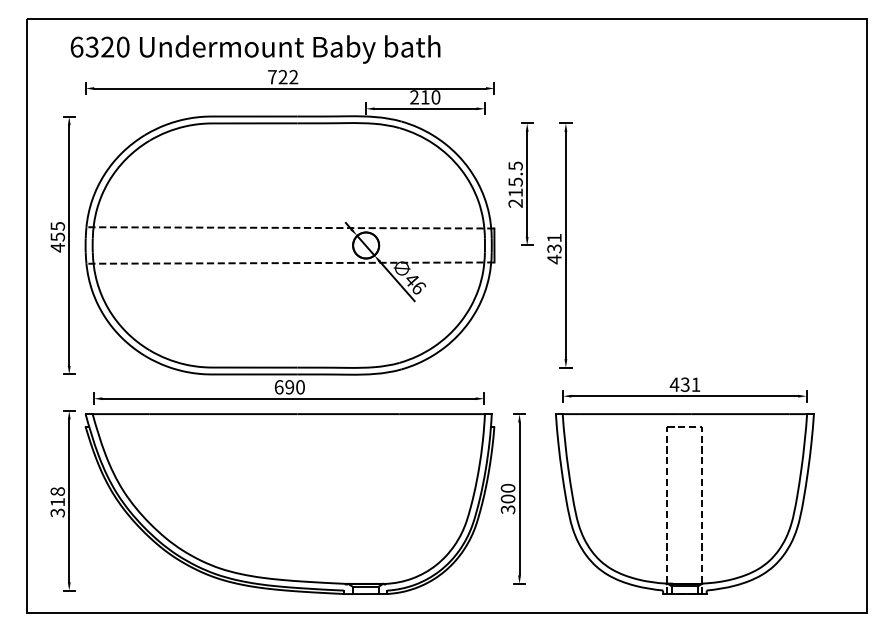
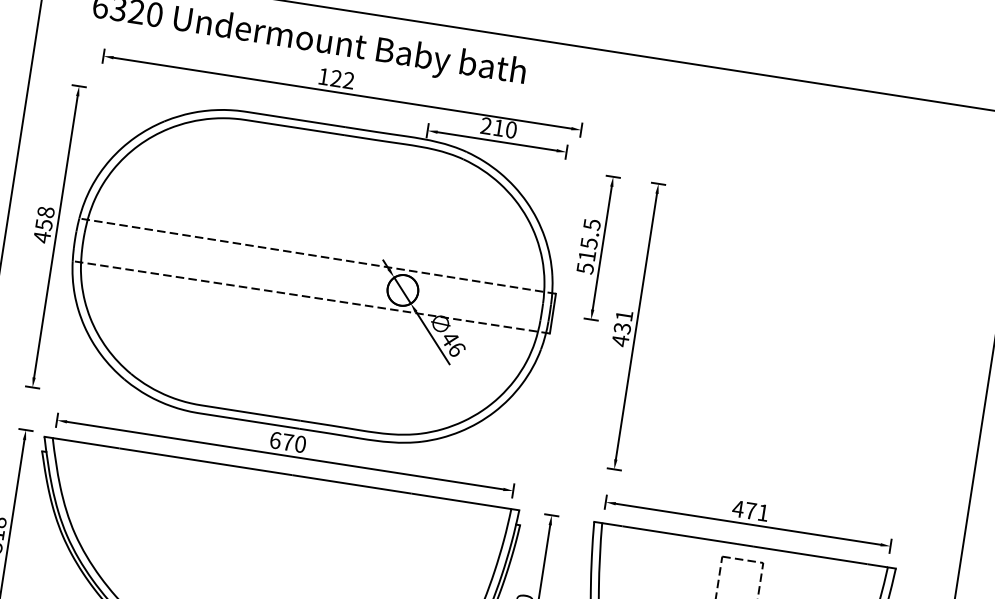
text: (272, 77) -> (323, 77), 722 -> 122
text: (515, 203) -> (585, 268), 215.5 -> 515.5
text: (57, 225) -> (45, 211), 455 -> 458
text: (684, 384) -> (749, 510), 431 -> 471
text: (289, 387) -> (287, 442), 690 -> 670

